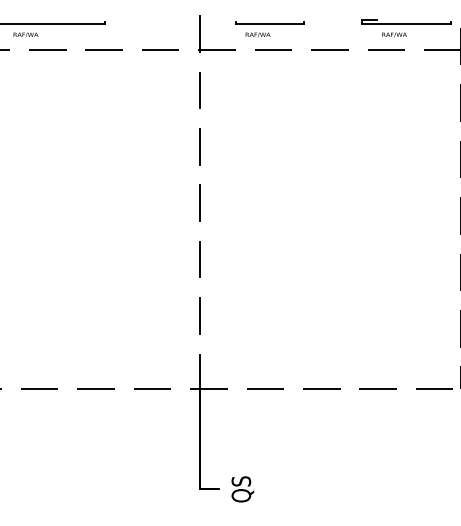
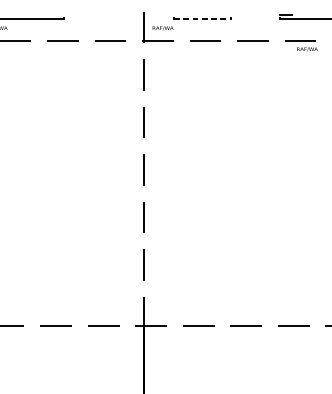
line: (269, 24) -> (202, 19), solid -> dashed
text: (257, 34) -> (162, 27), moved
text: (394, 34) -> (307, 49), moved

